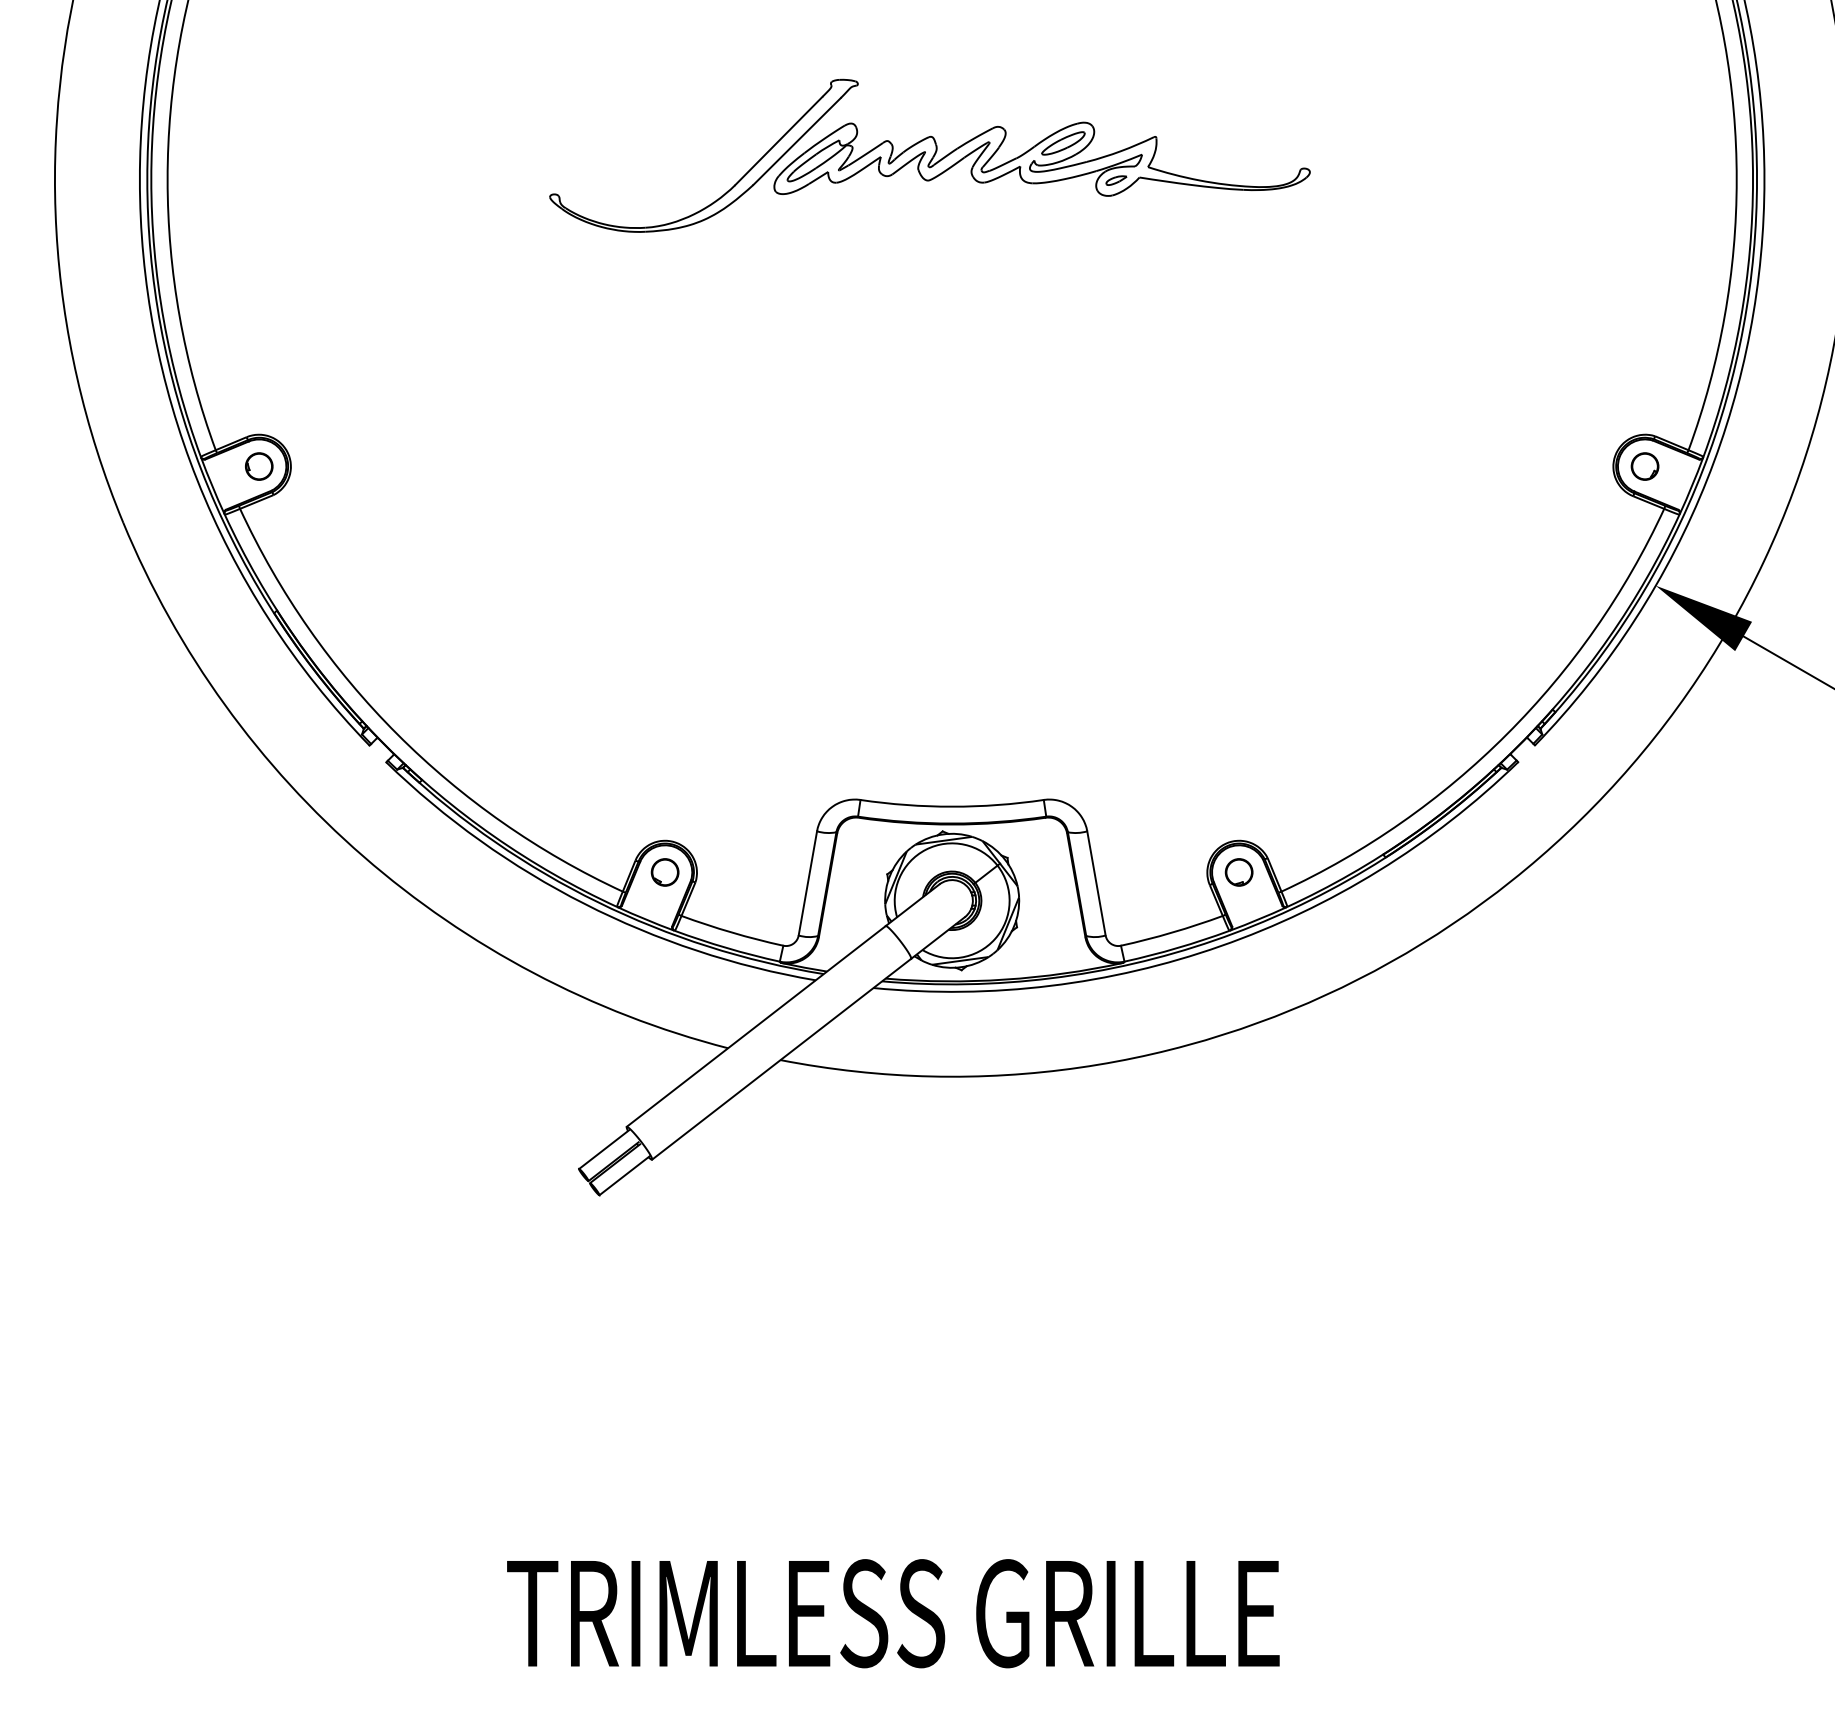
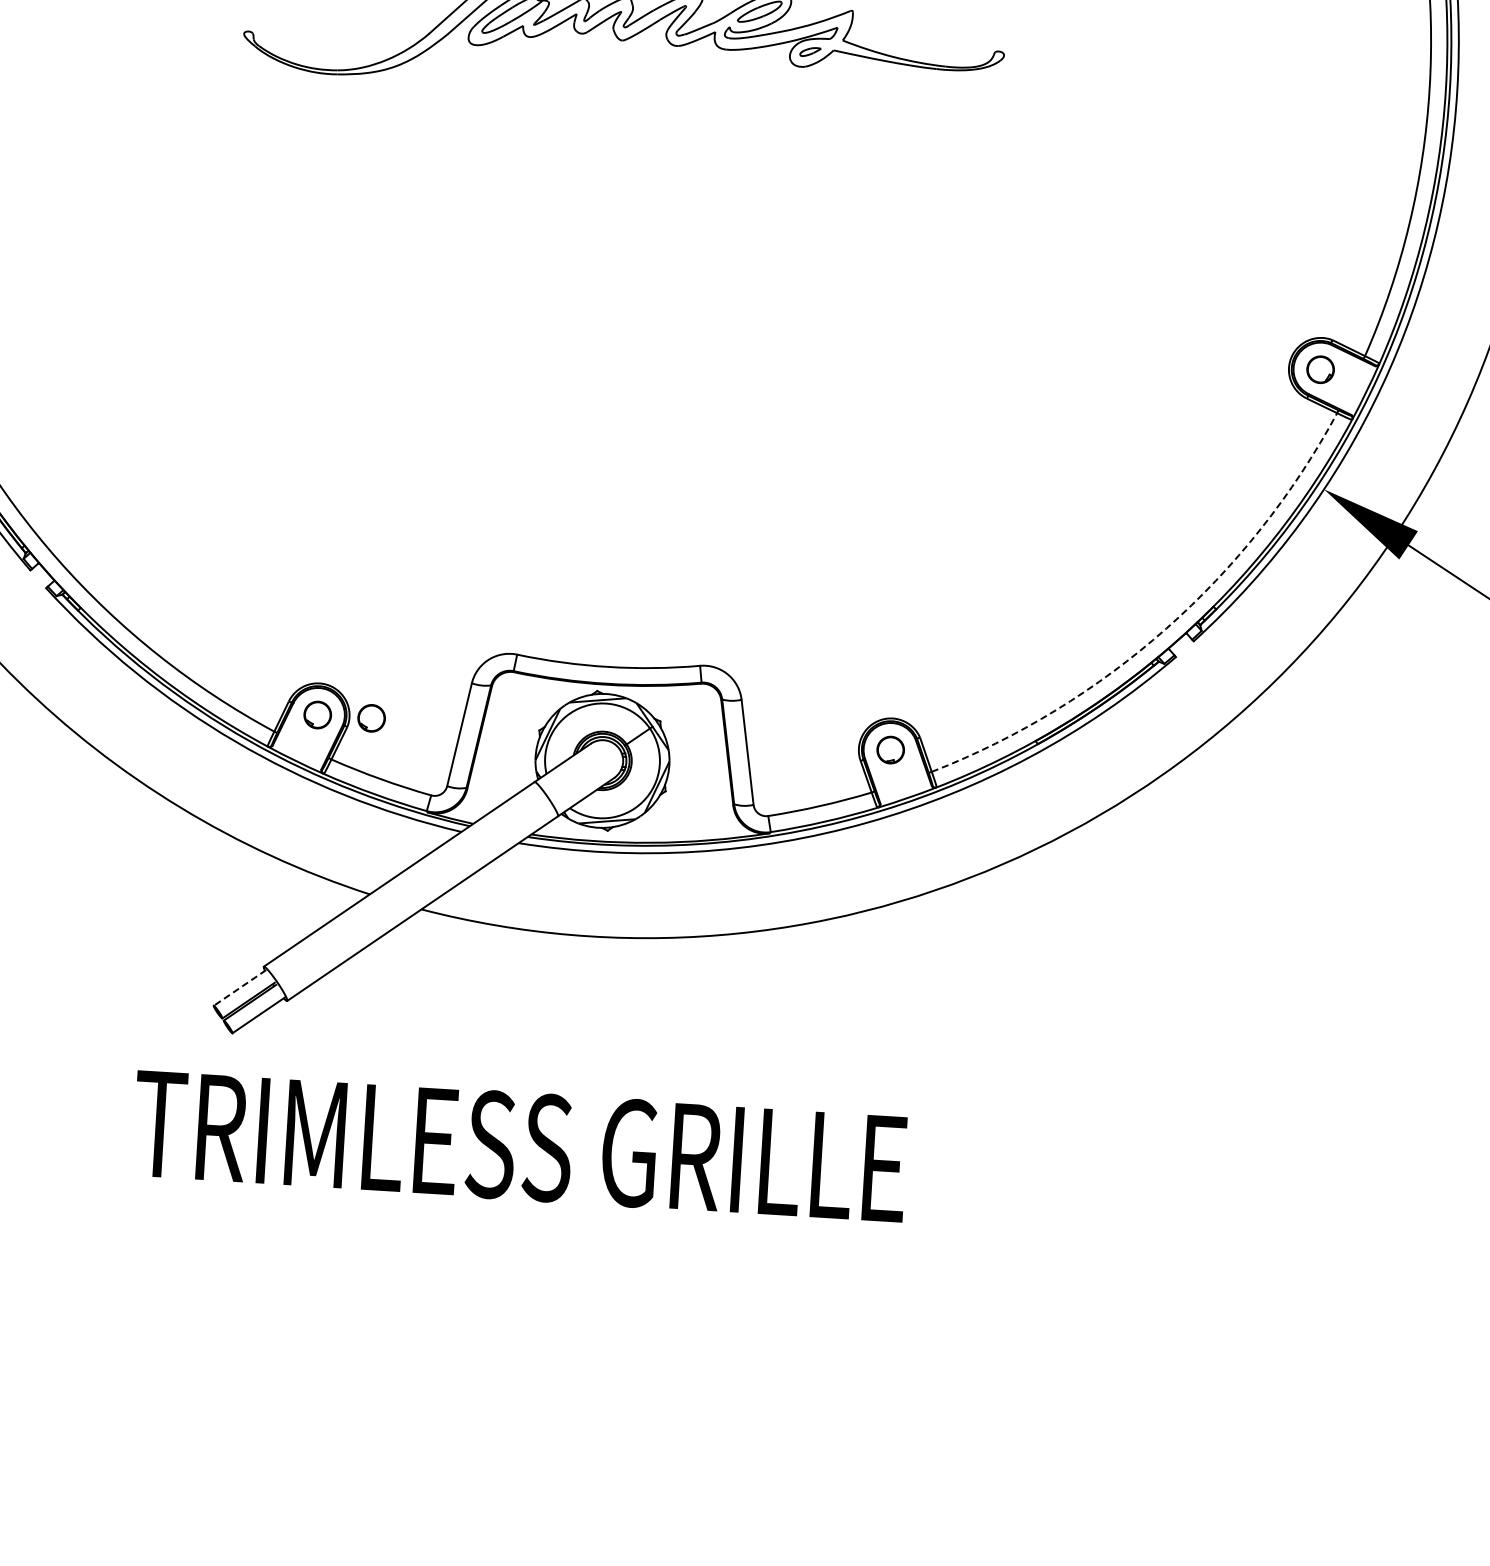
arc: (1506, 734) -> (1165, 628), solid -> dashed
part: (718, 872) -> (371, 718), added
line: (604, 1149) -> (240, 987), solid -> dashed
text: (893, 1613) -> (520, 1146), moved

